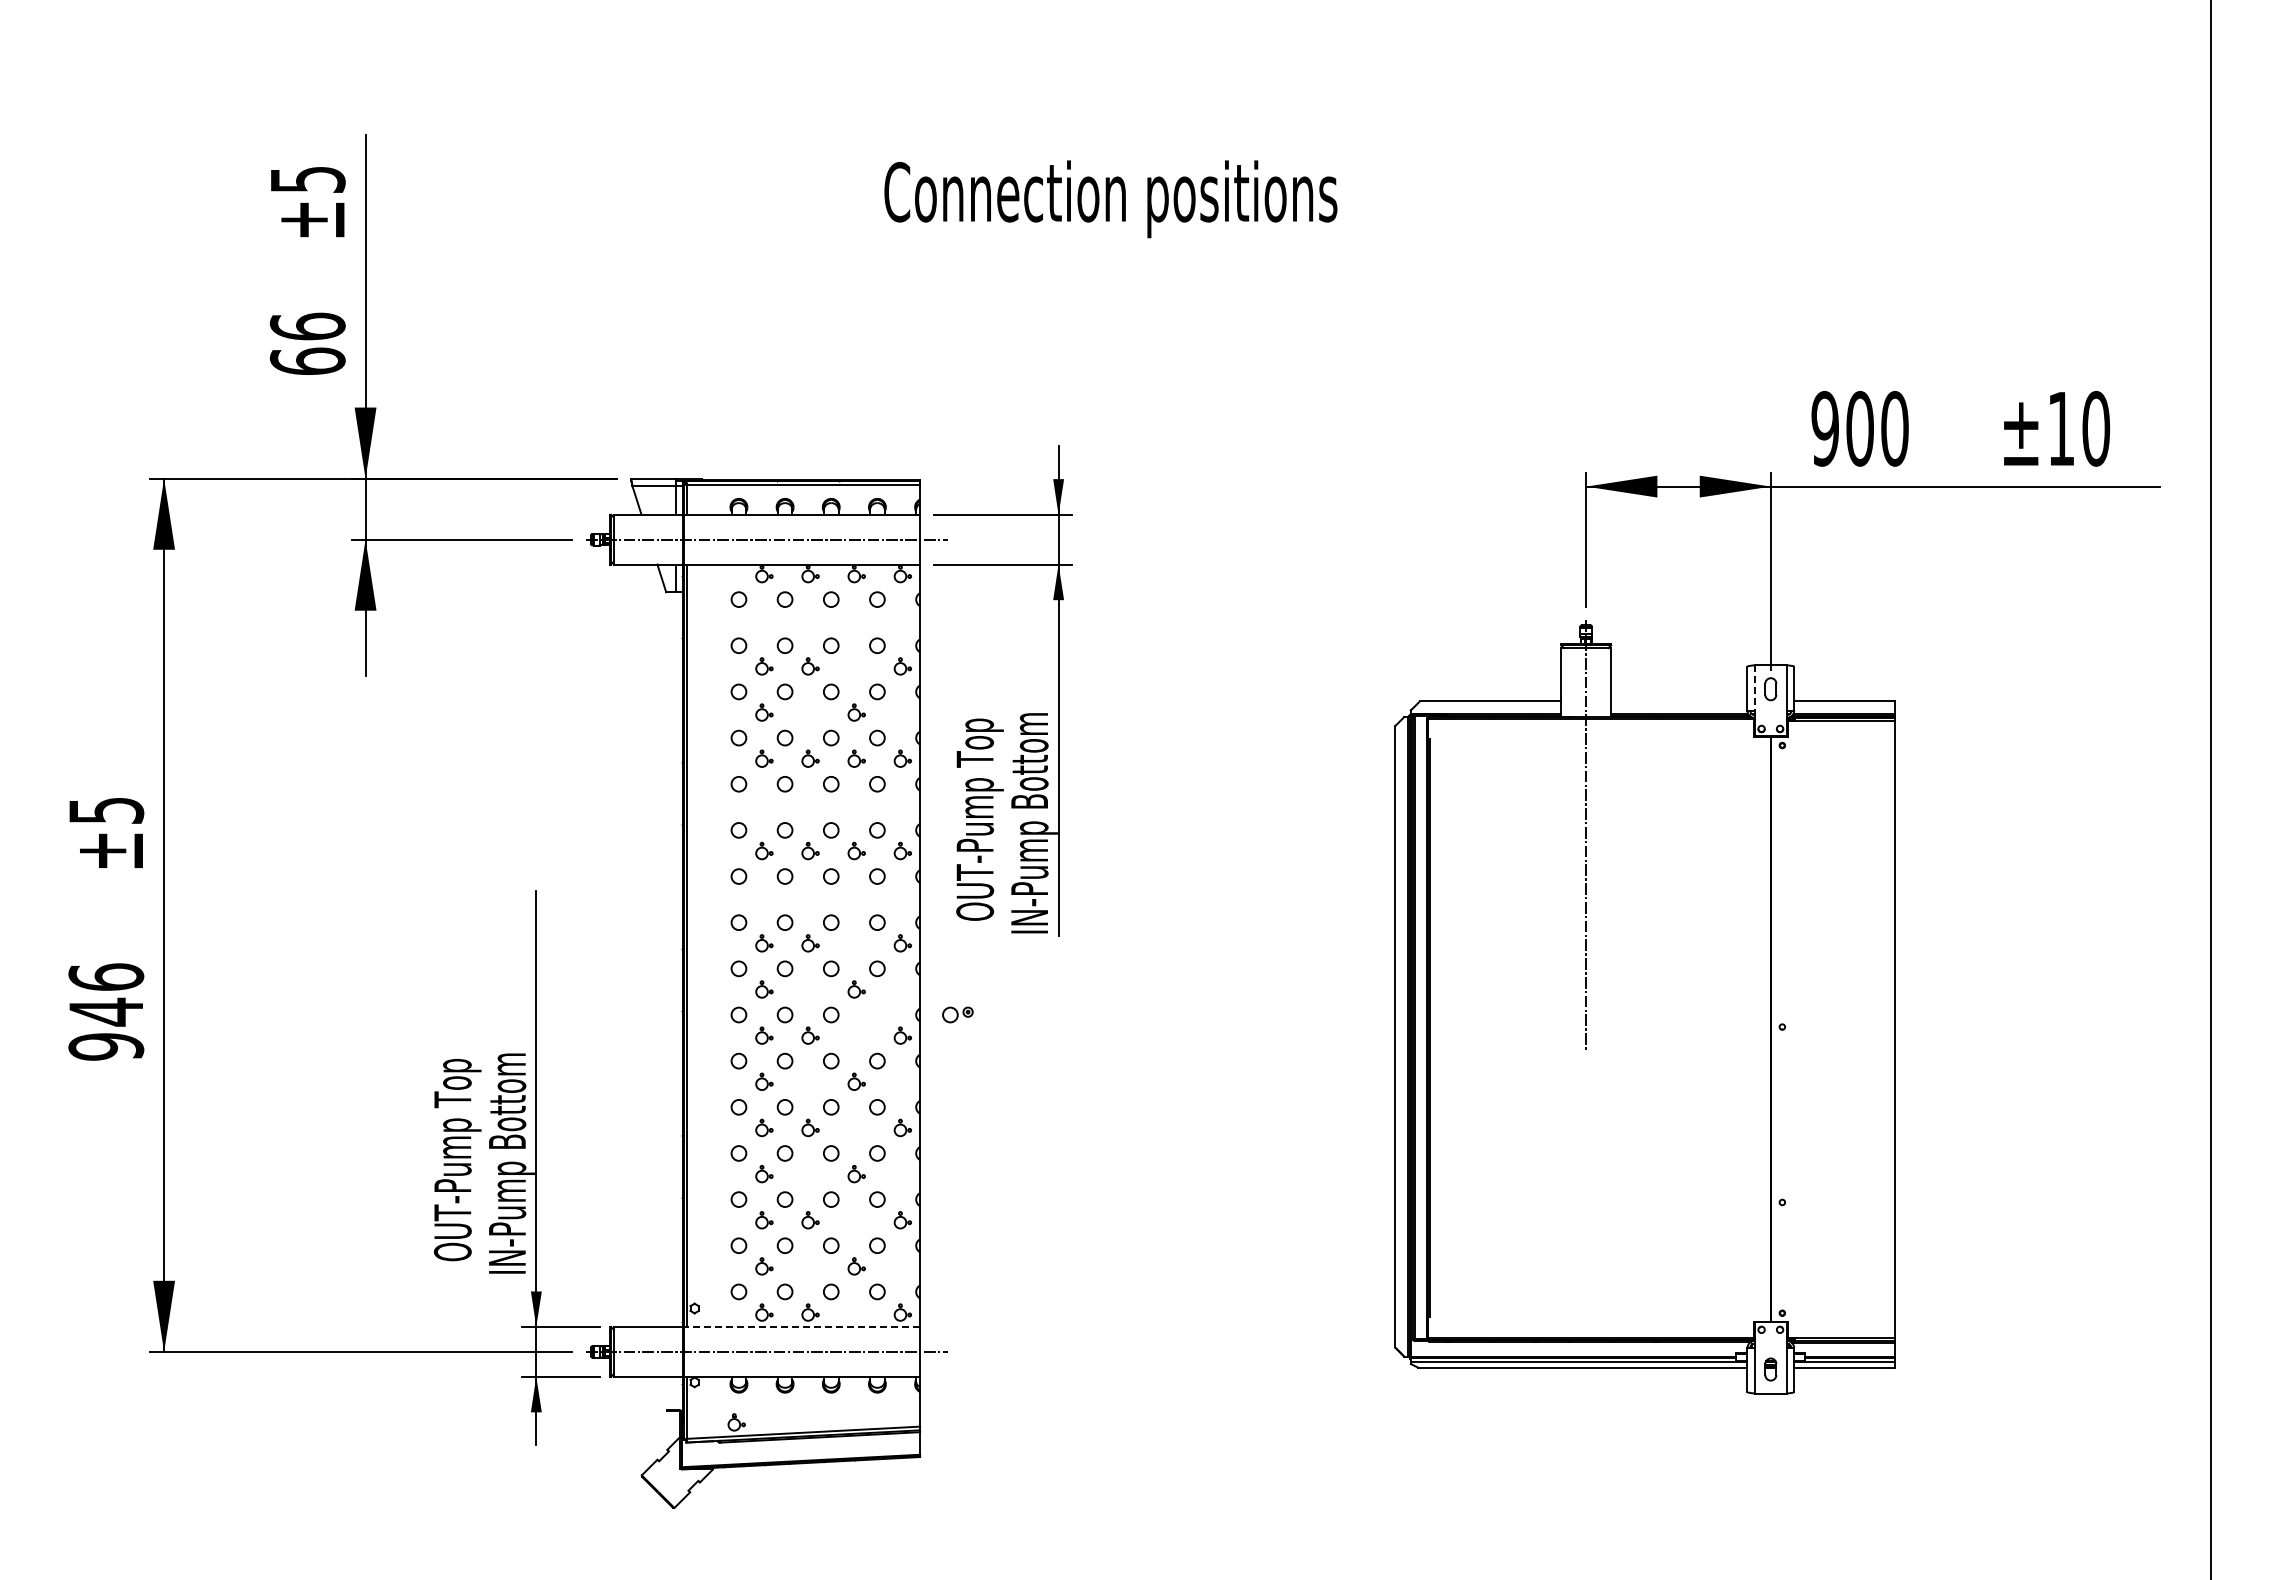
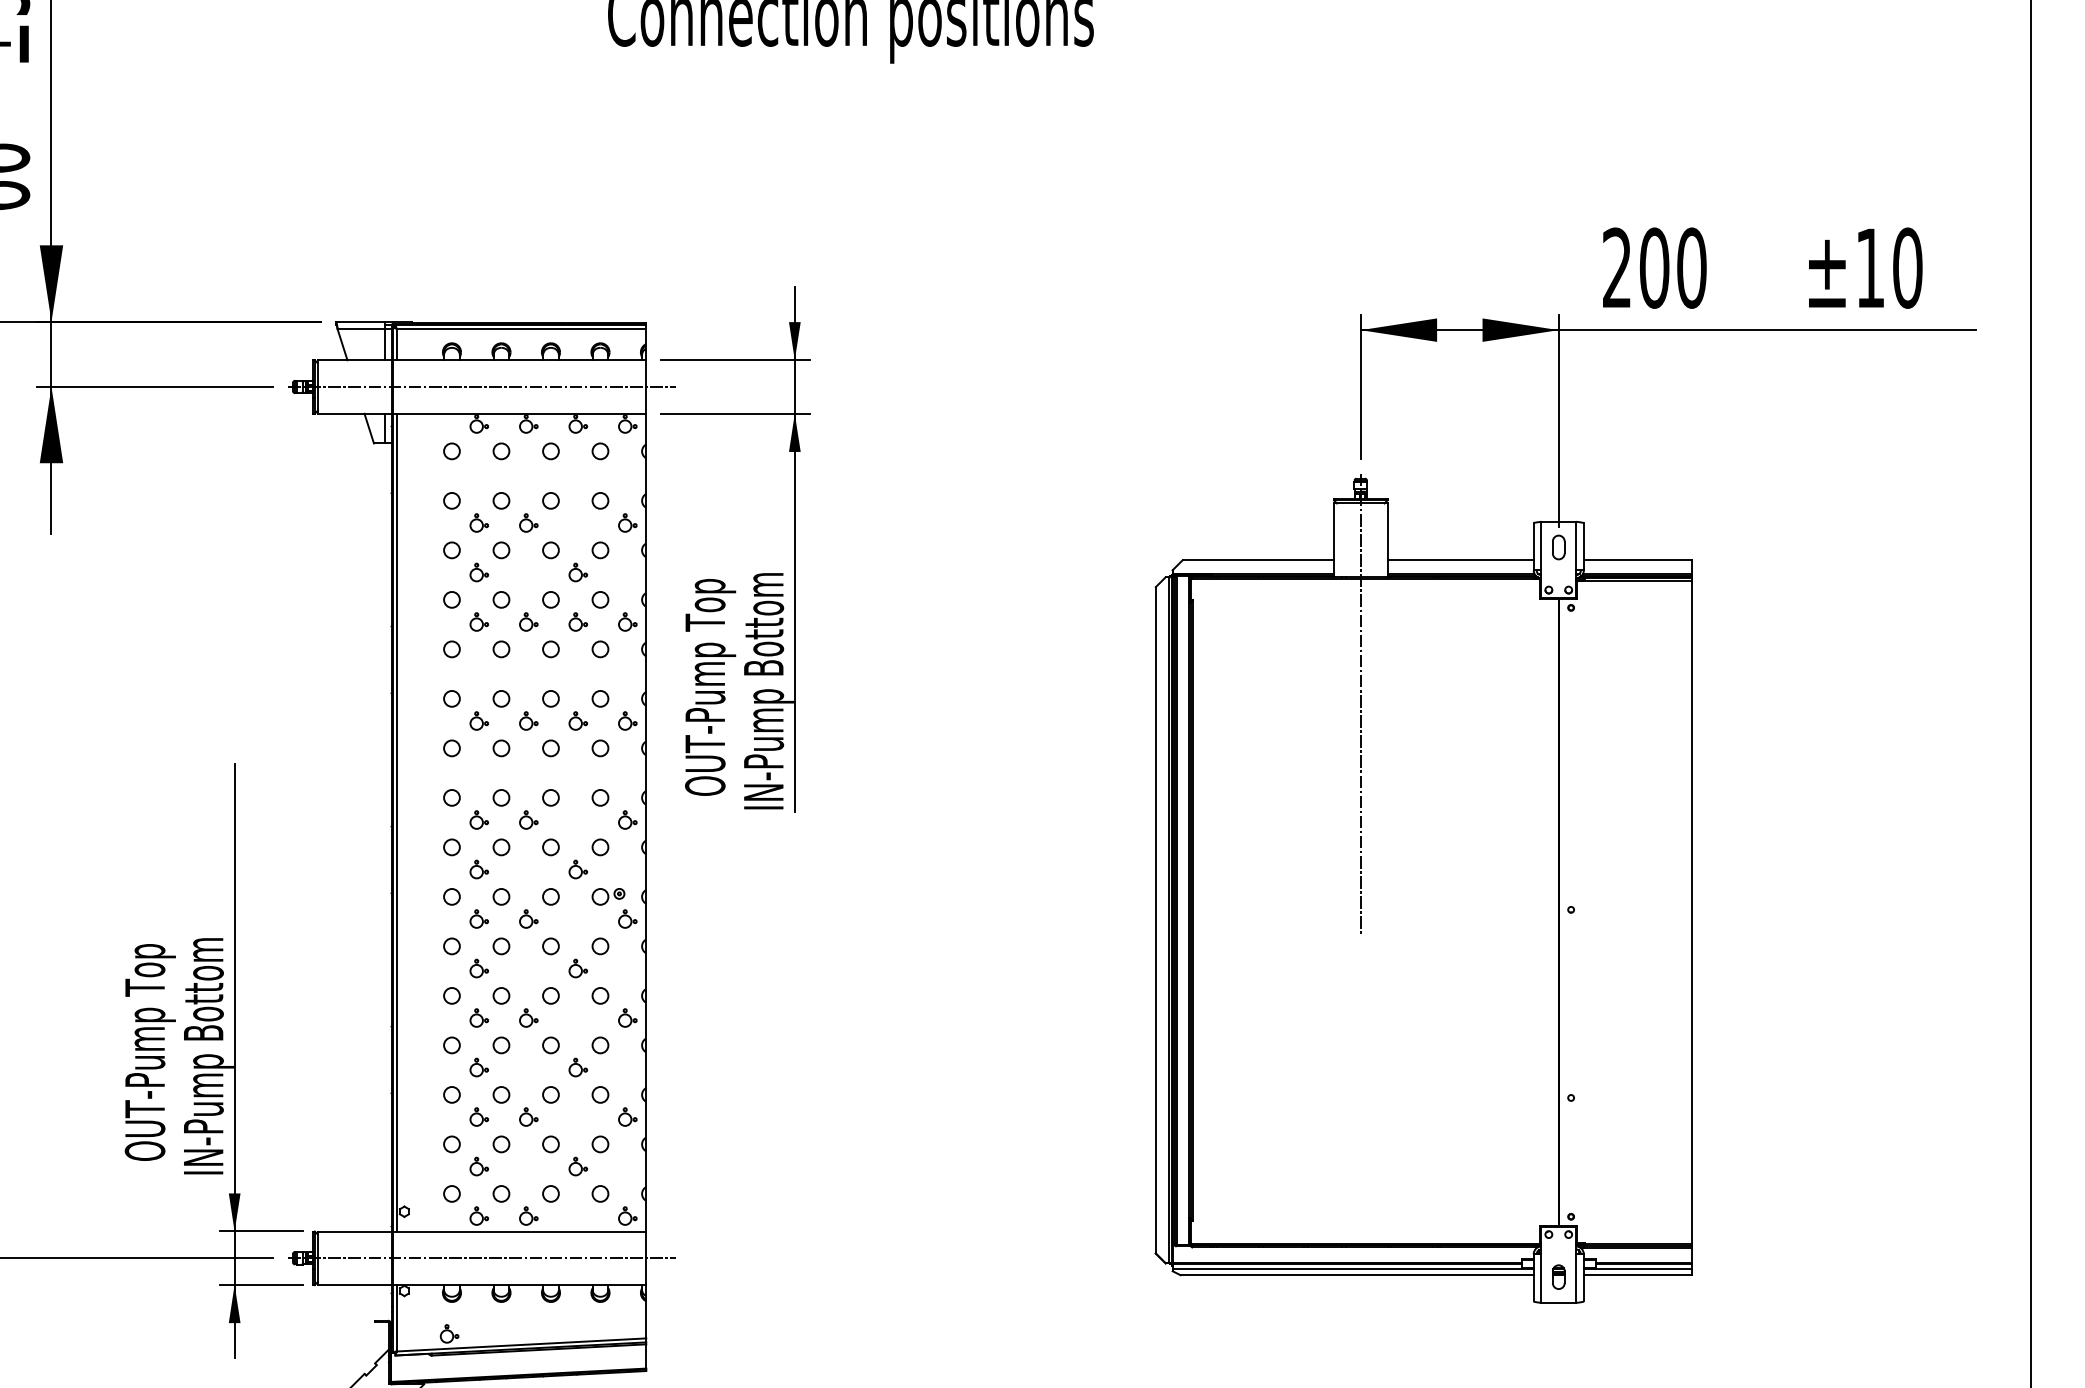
text: (1824, 428) -> (1616, 267), 900 -> 200
line: (1754, 687) -> (1541, 545), dashed -> solid
line: (1679, 701) -> (1460, 560), added
part: (957, 1014) -> (608, 896), moved
line: (801, 1327) -> (519, 1232), dashed -> solid

